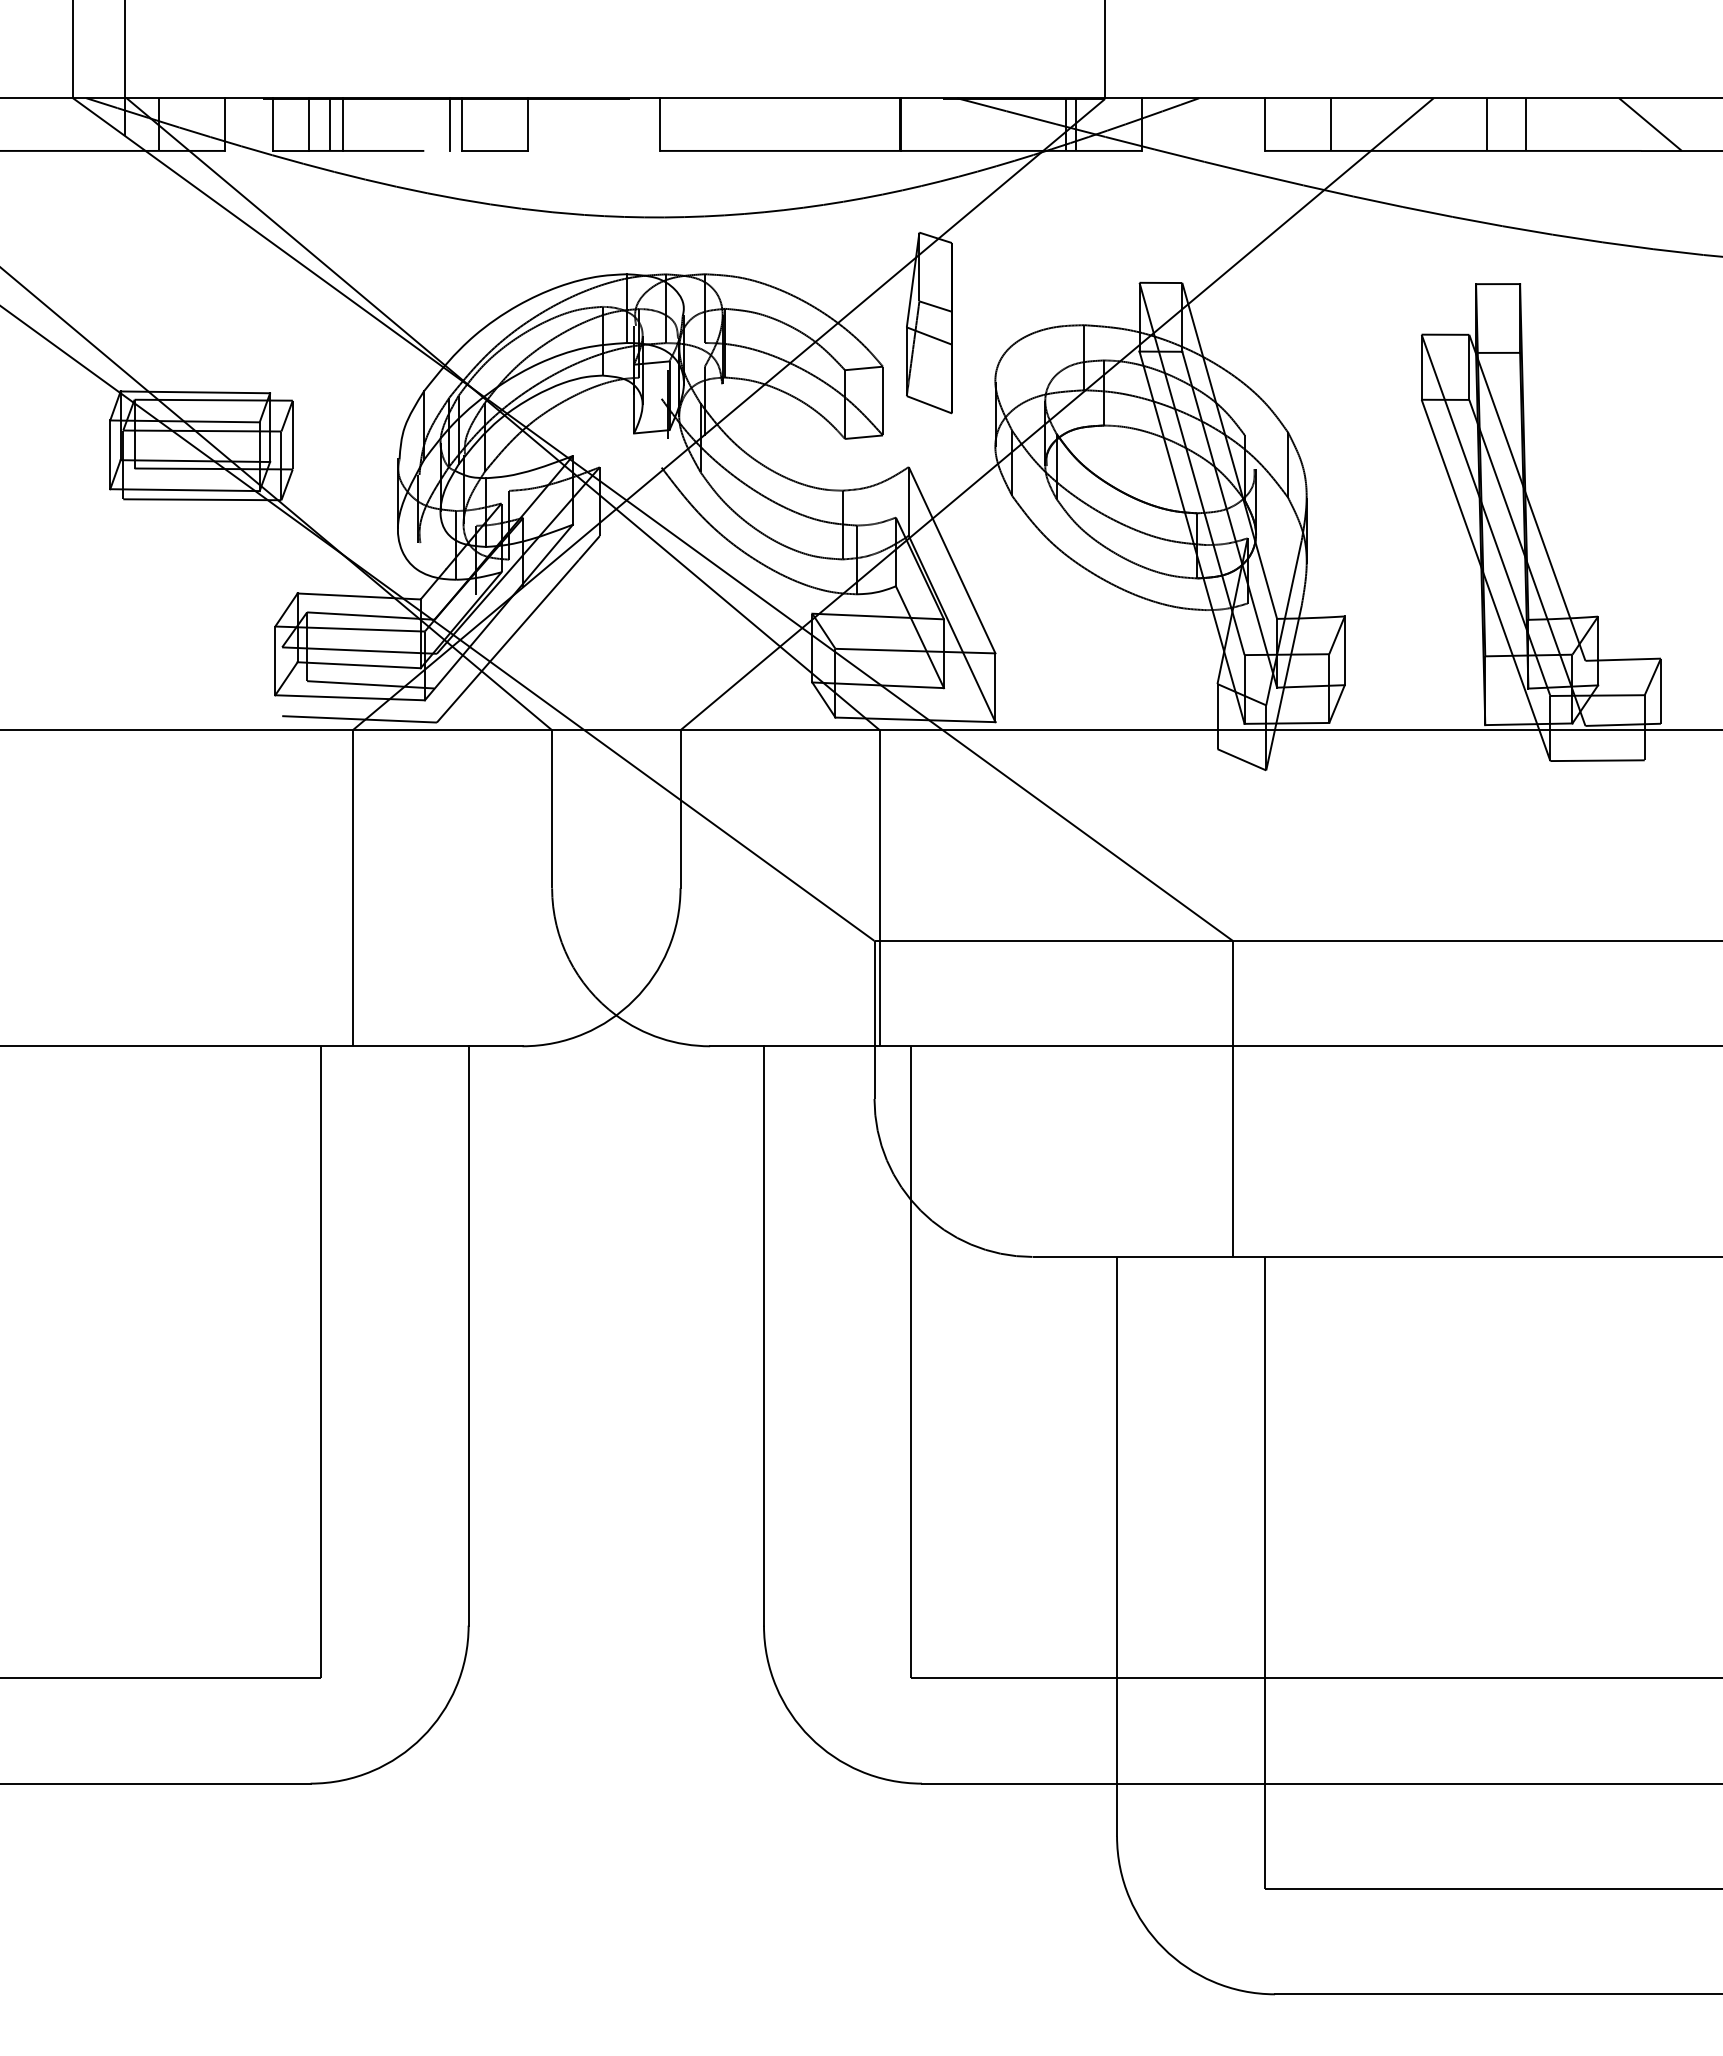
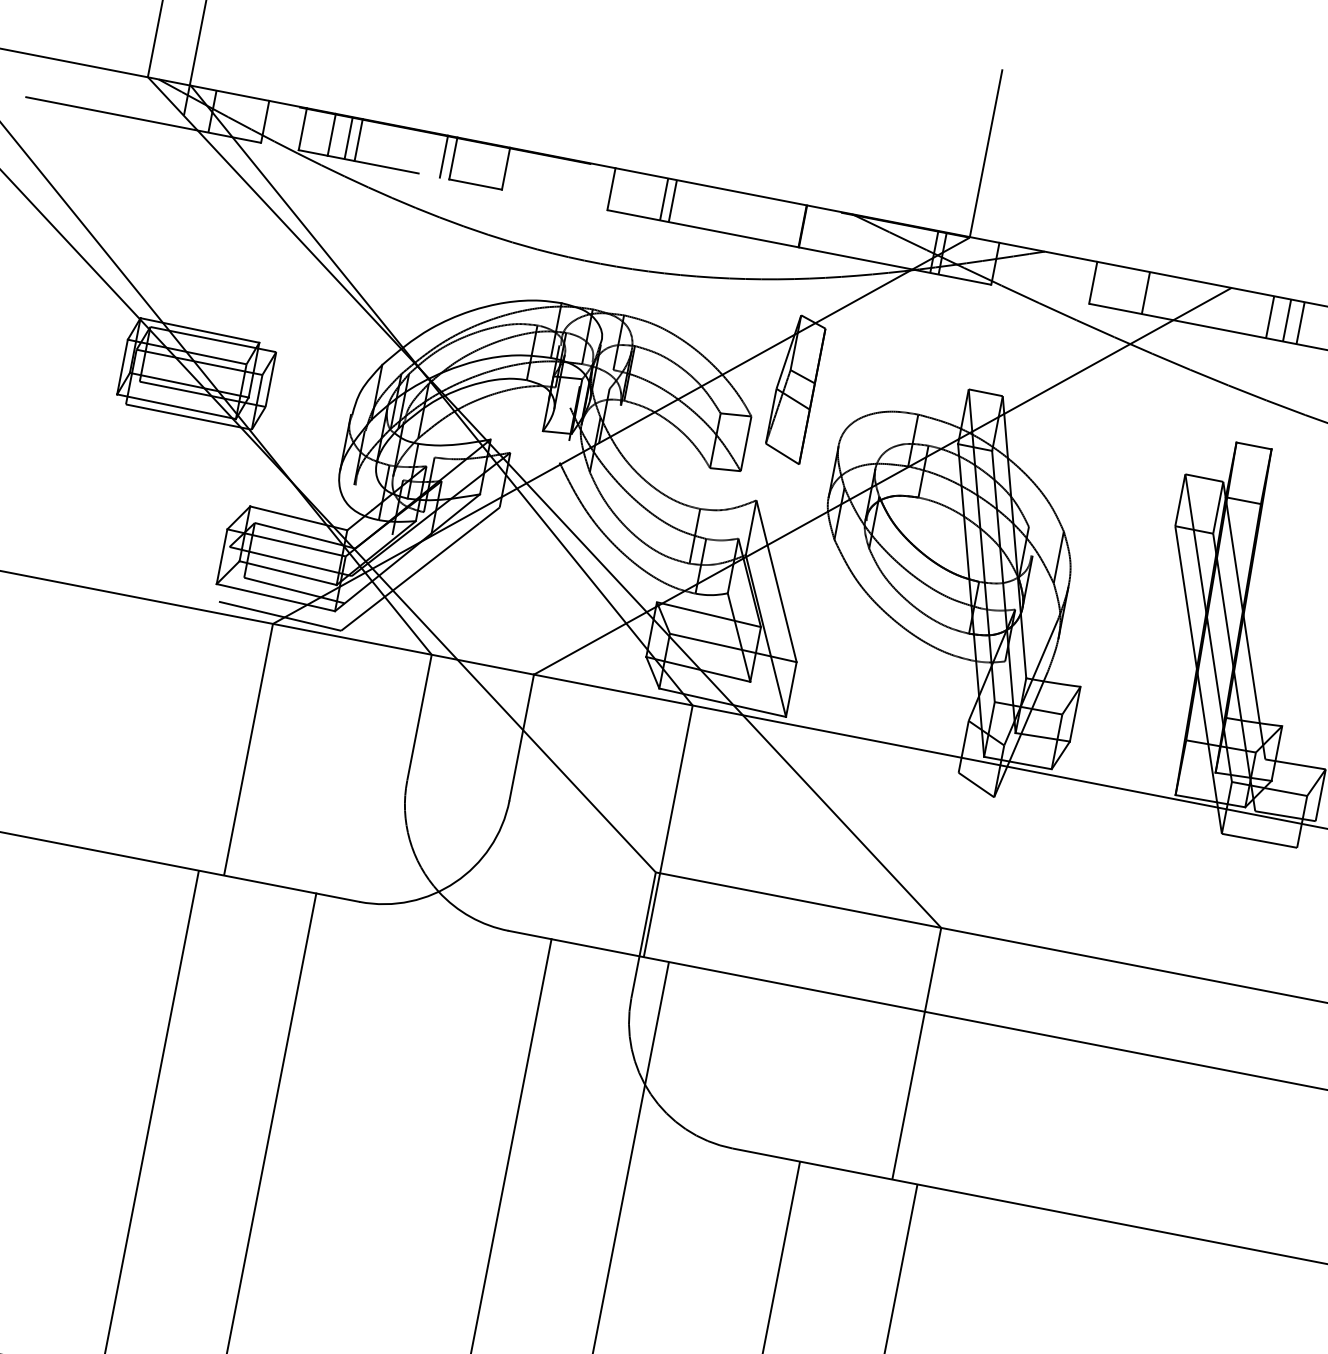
line: (726, 124) -> (664, 199), added
line: (737, 124) -> (673, 201), added
line: (1508, 124) -> (1287, 320), added

